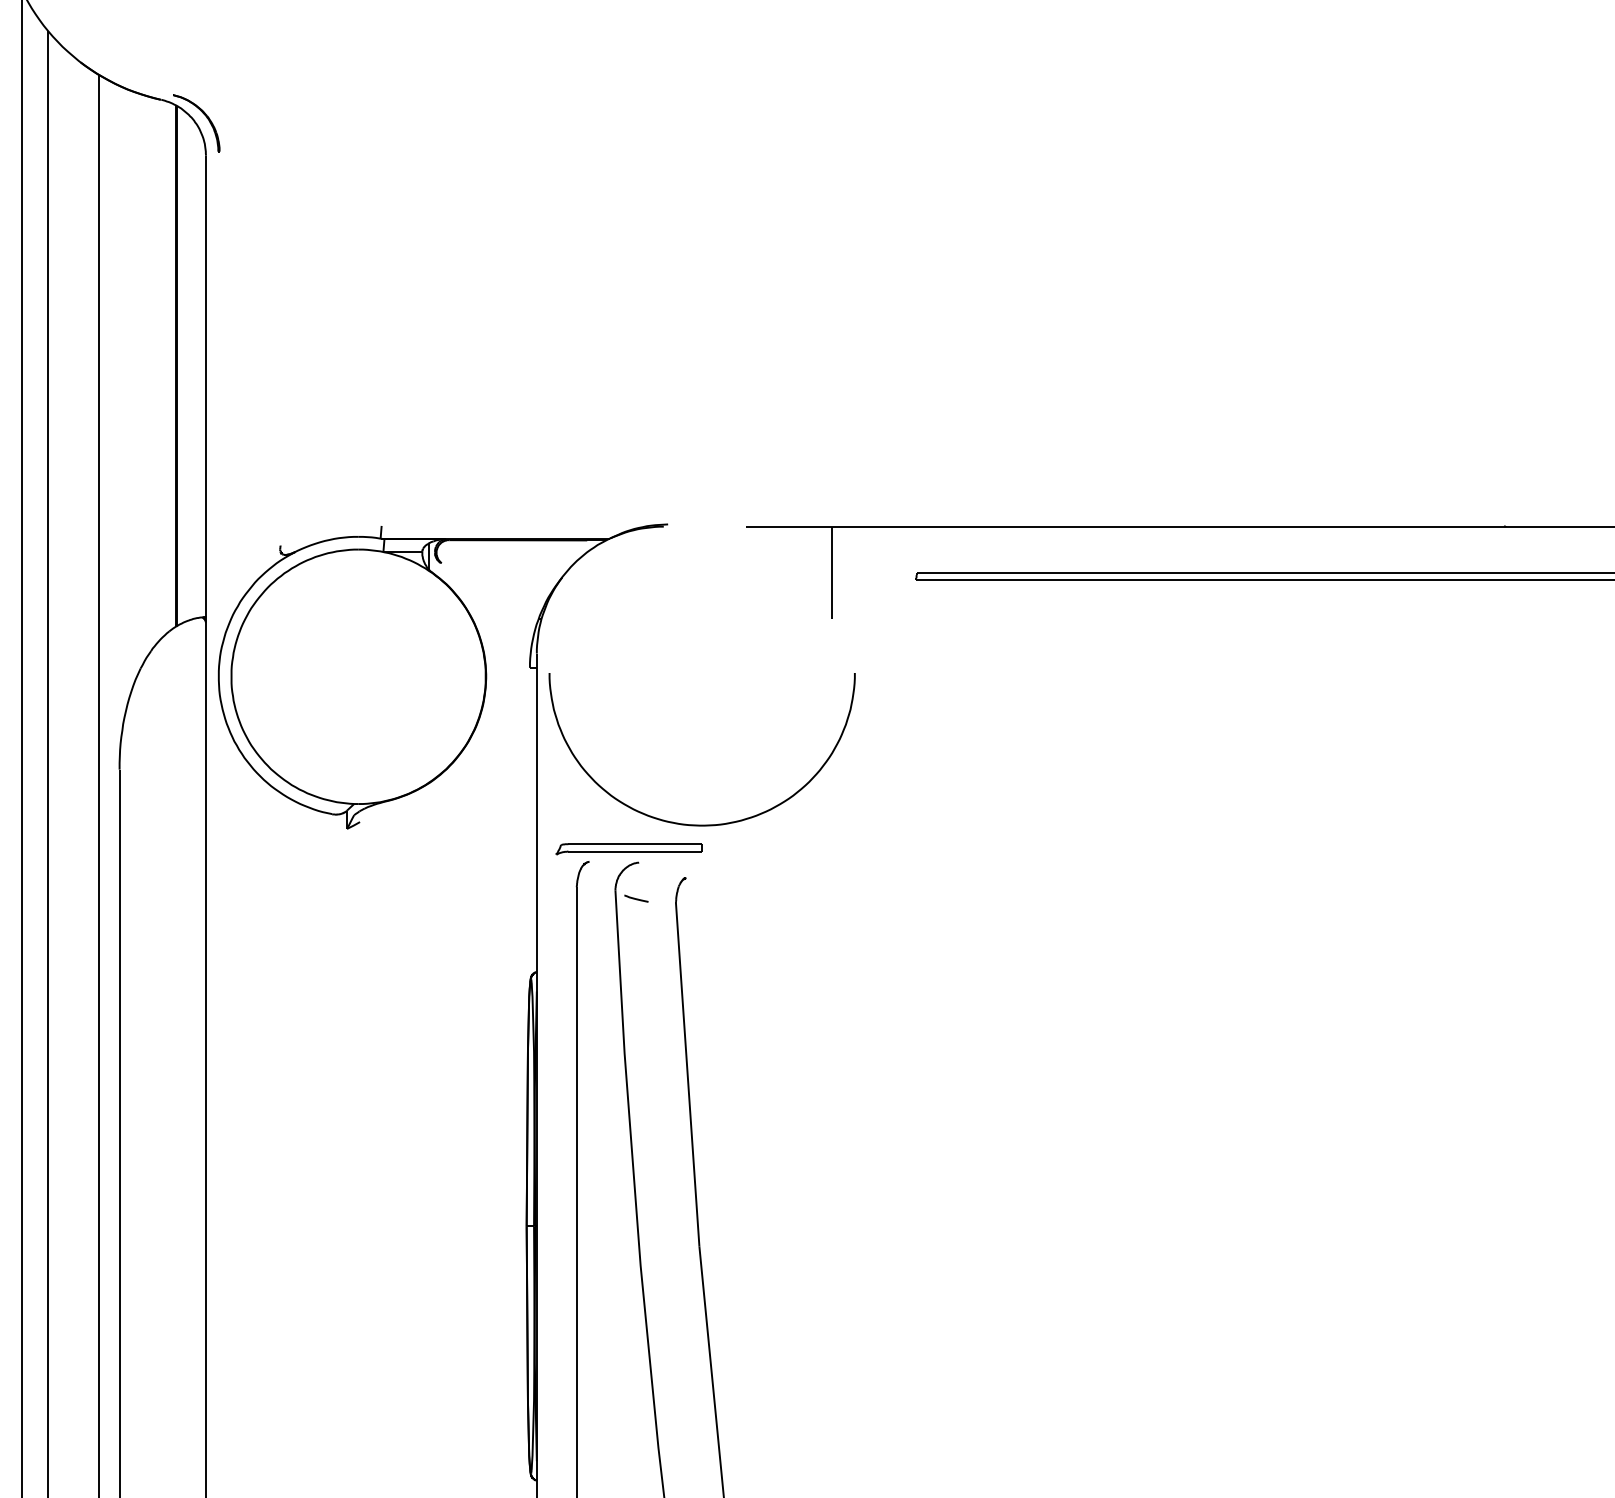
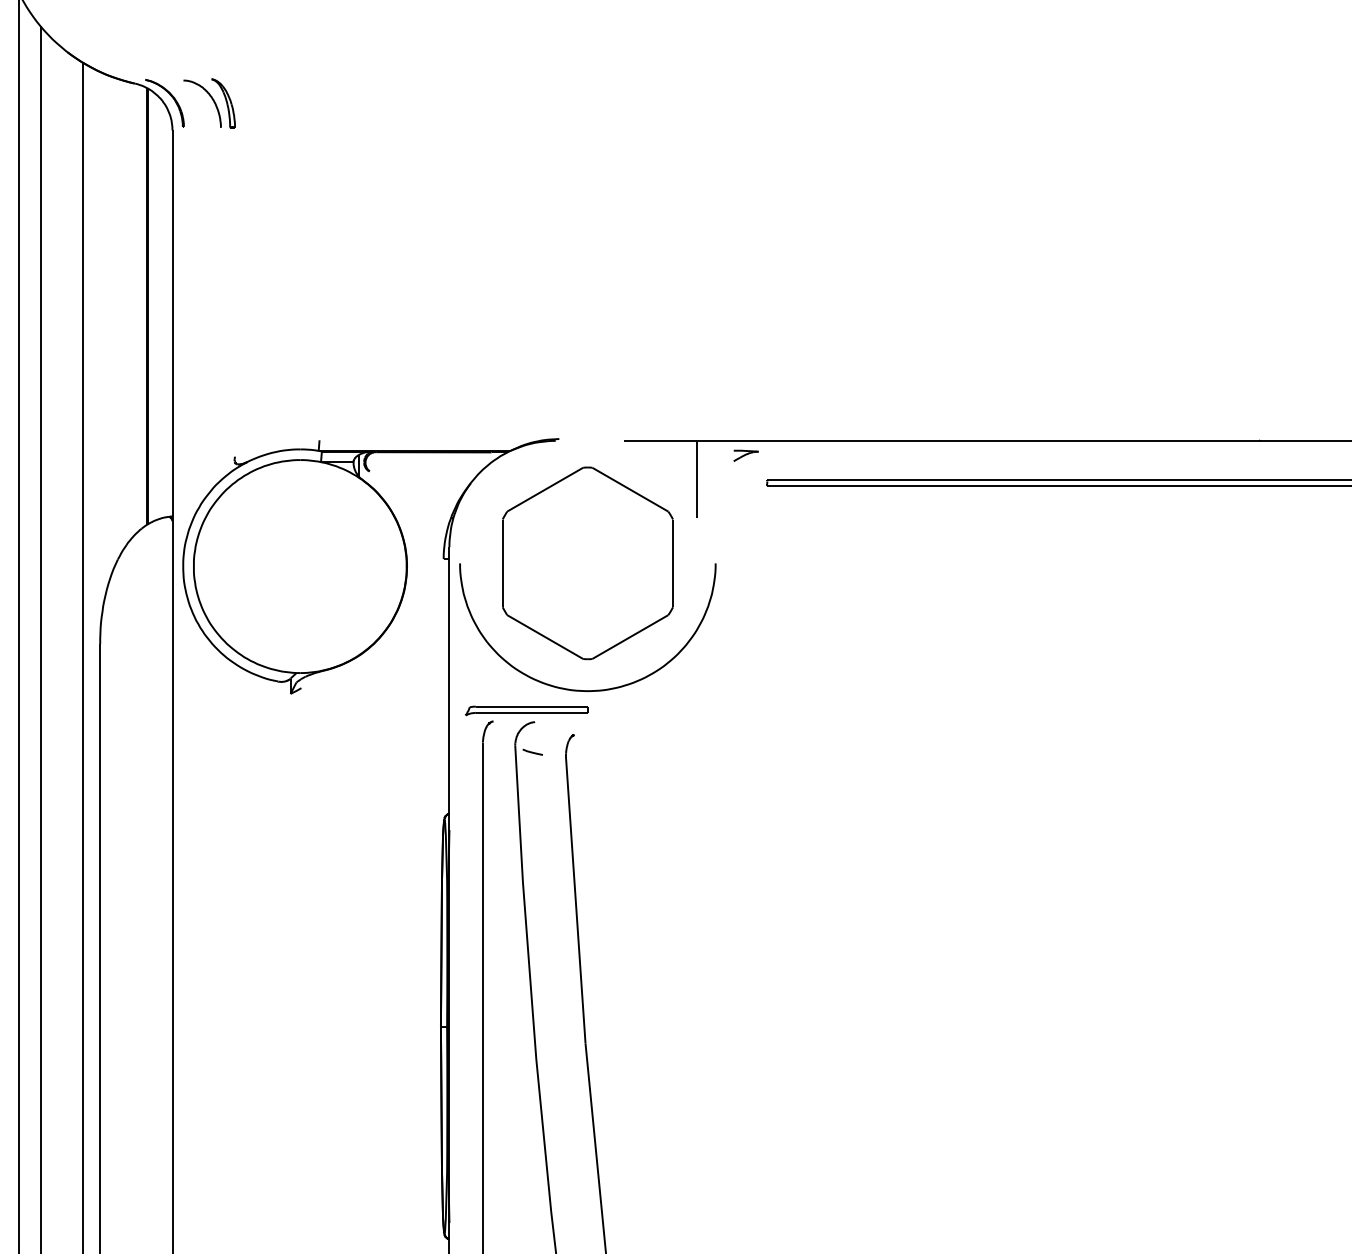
part: (250, 123) -> (209, 103), added
part: (890, 544) -> (745, 455), added
part: (701, 673) -> (587, 563), added

